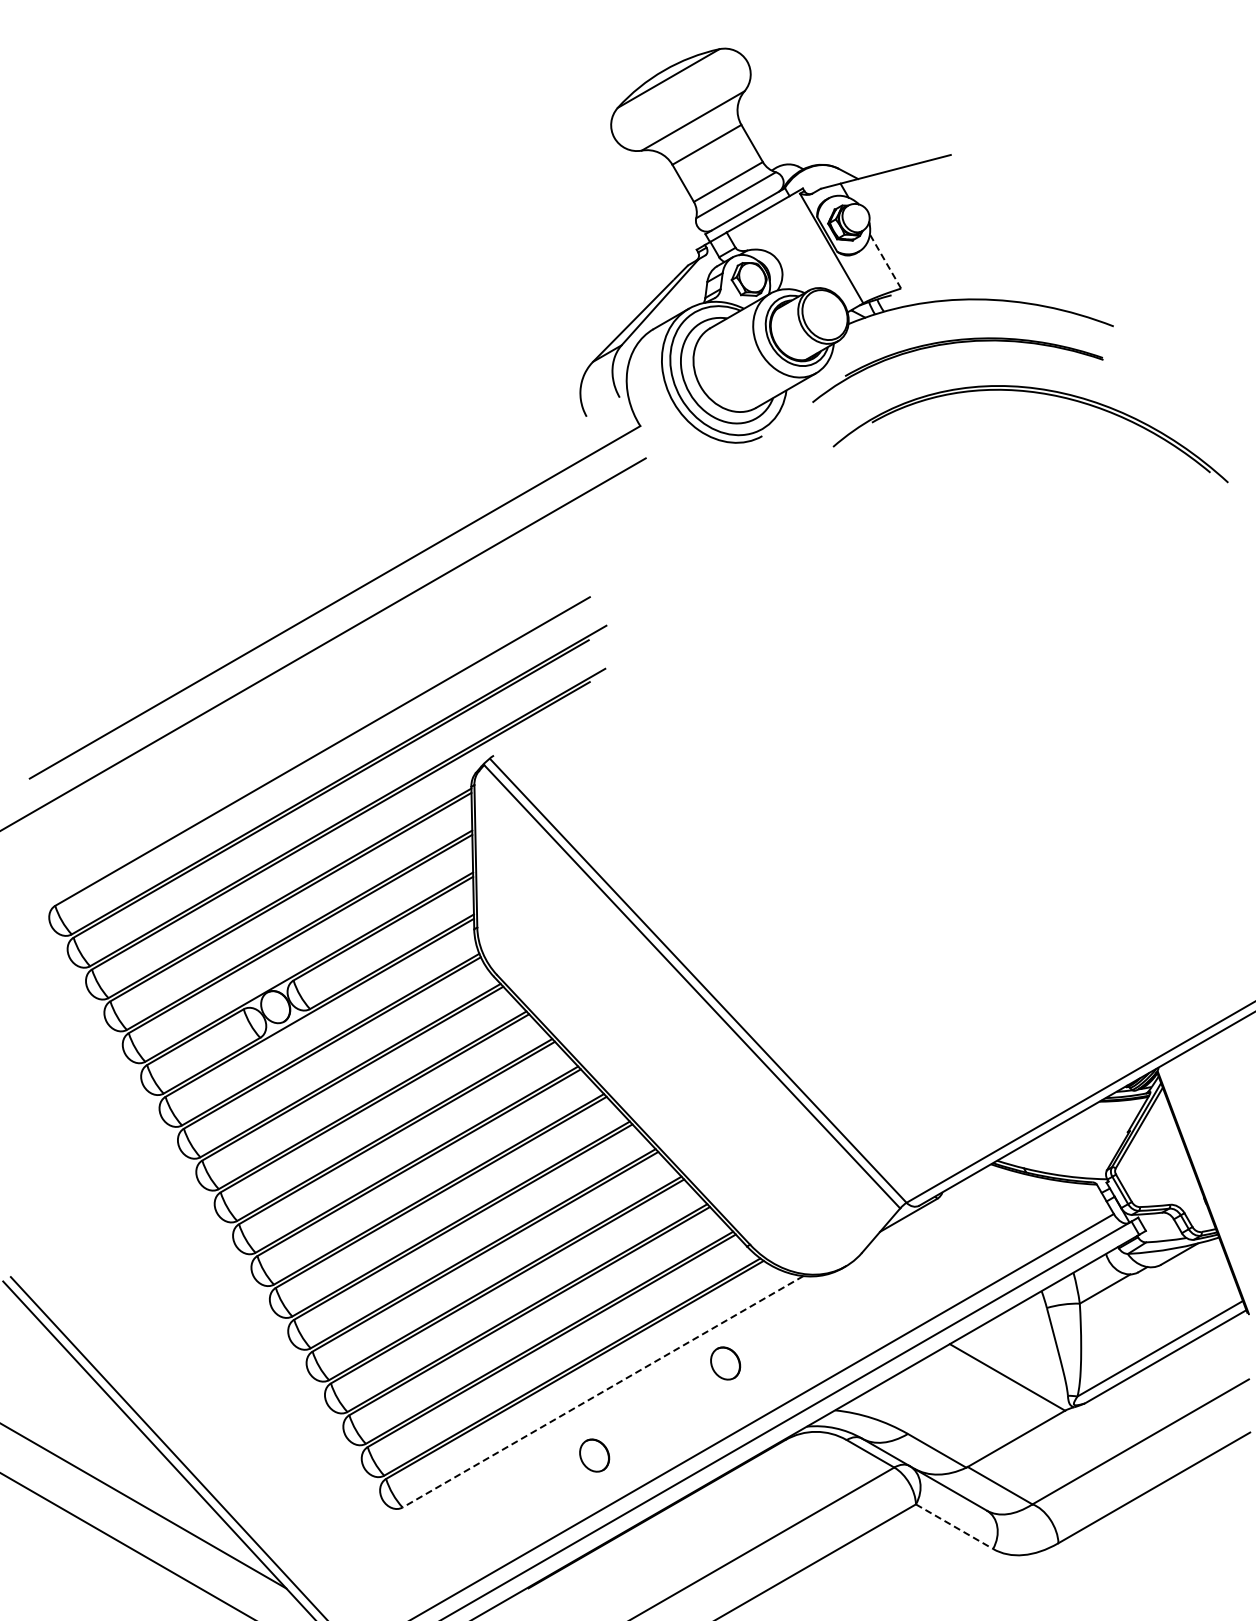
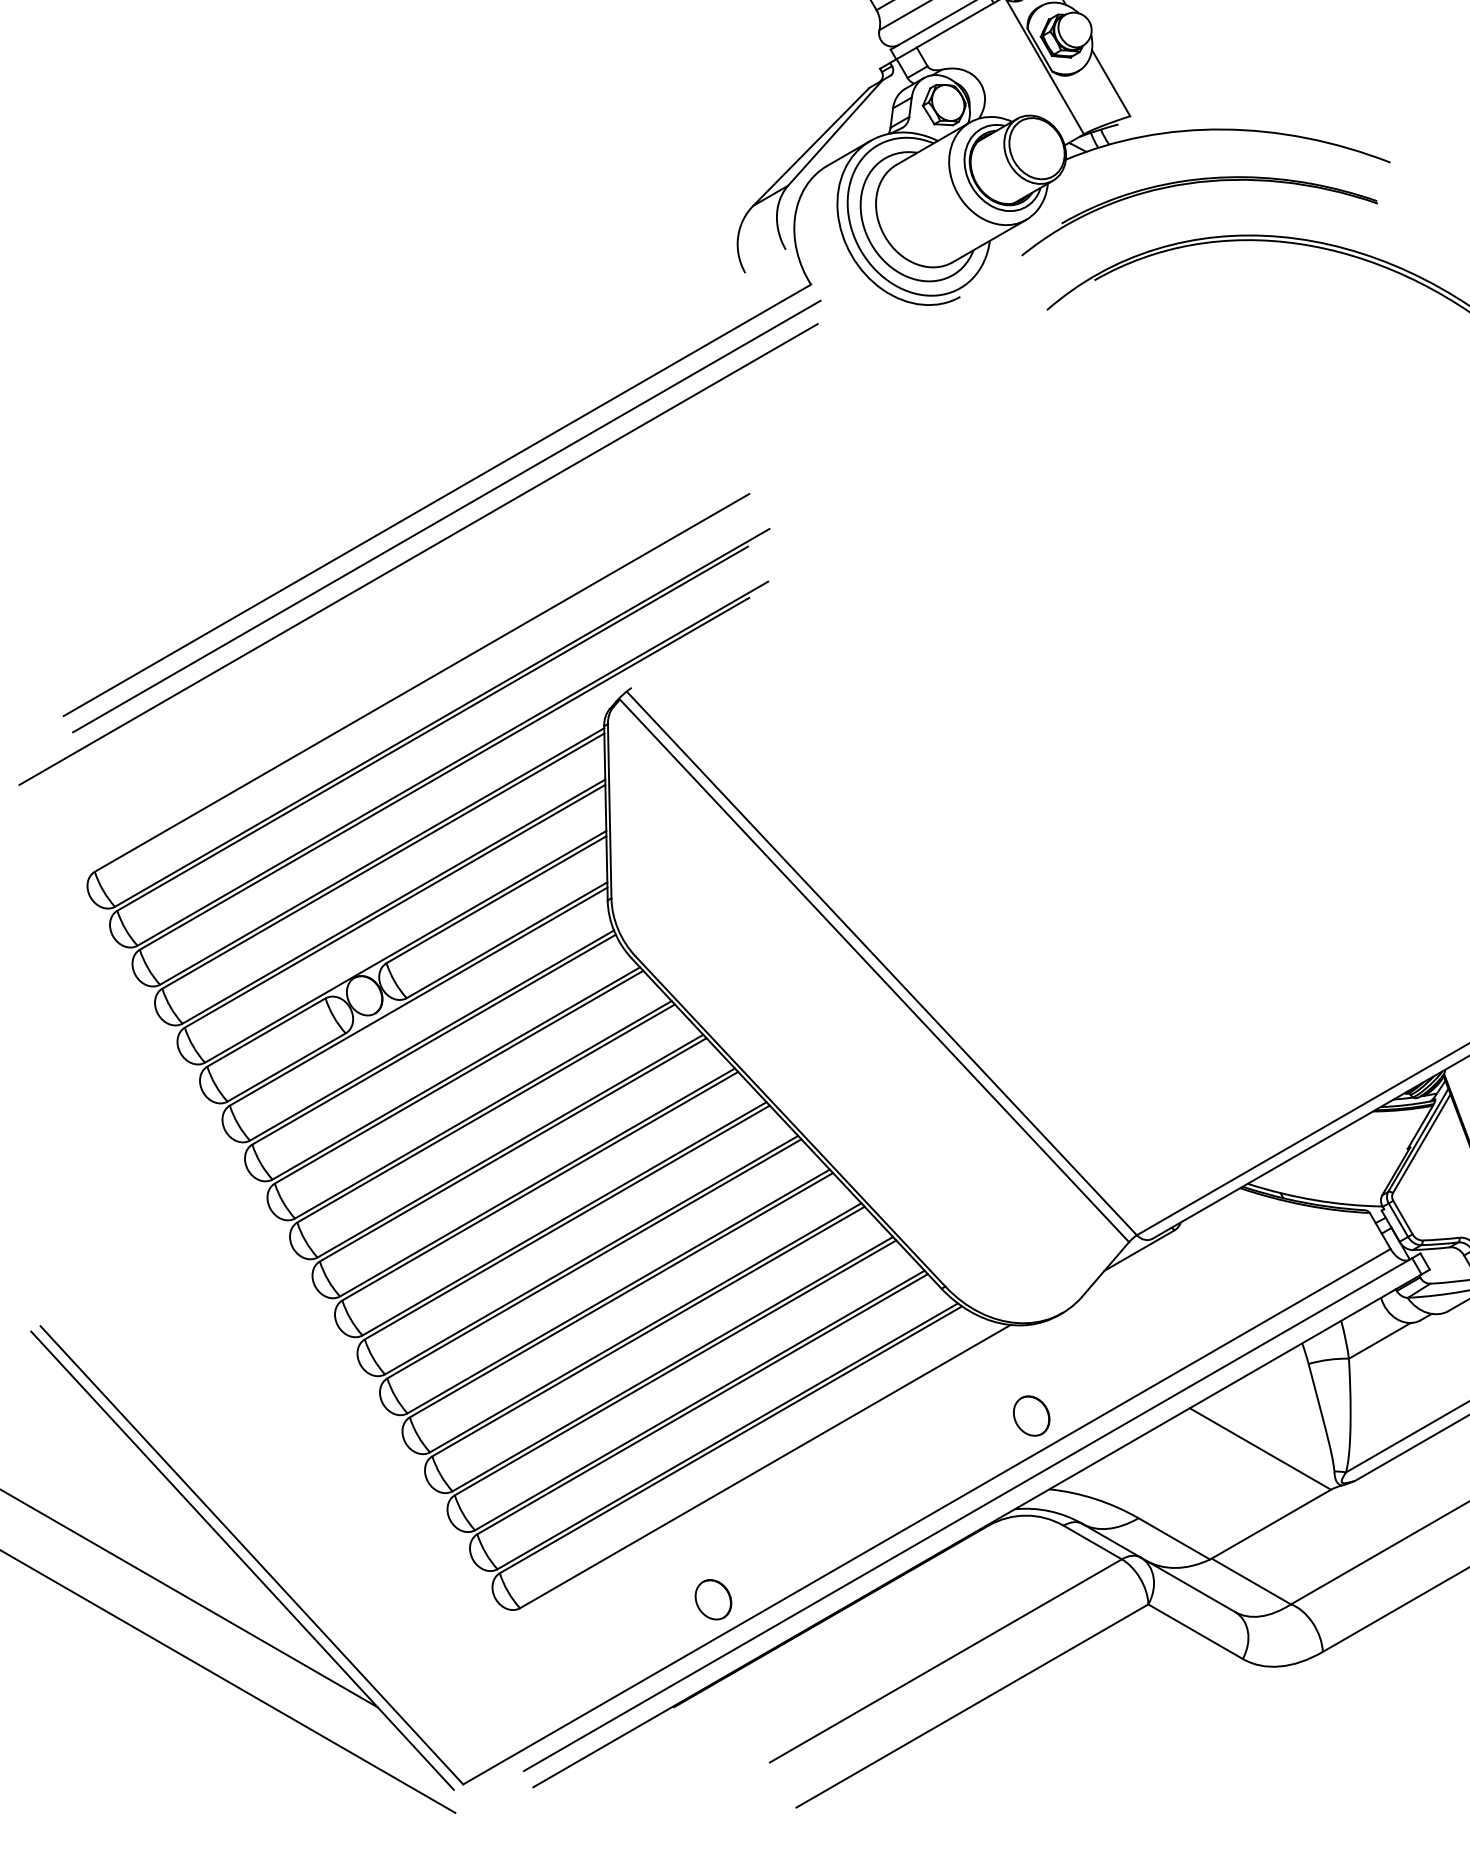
line: (885, 261) -> (1111, 83), dashed -> solid
line: (342, 615) -> (446, 516), added
part: (725, 1363) -> (1031, 1416), moved
line: (602, 1392) -> (764, 1467), dashed -> solid
part: (594, 1455) -> (713, 1599), moved
line: (954, 1526) -> (1195, 1631), dashed -> solid

